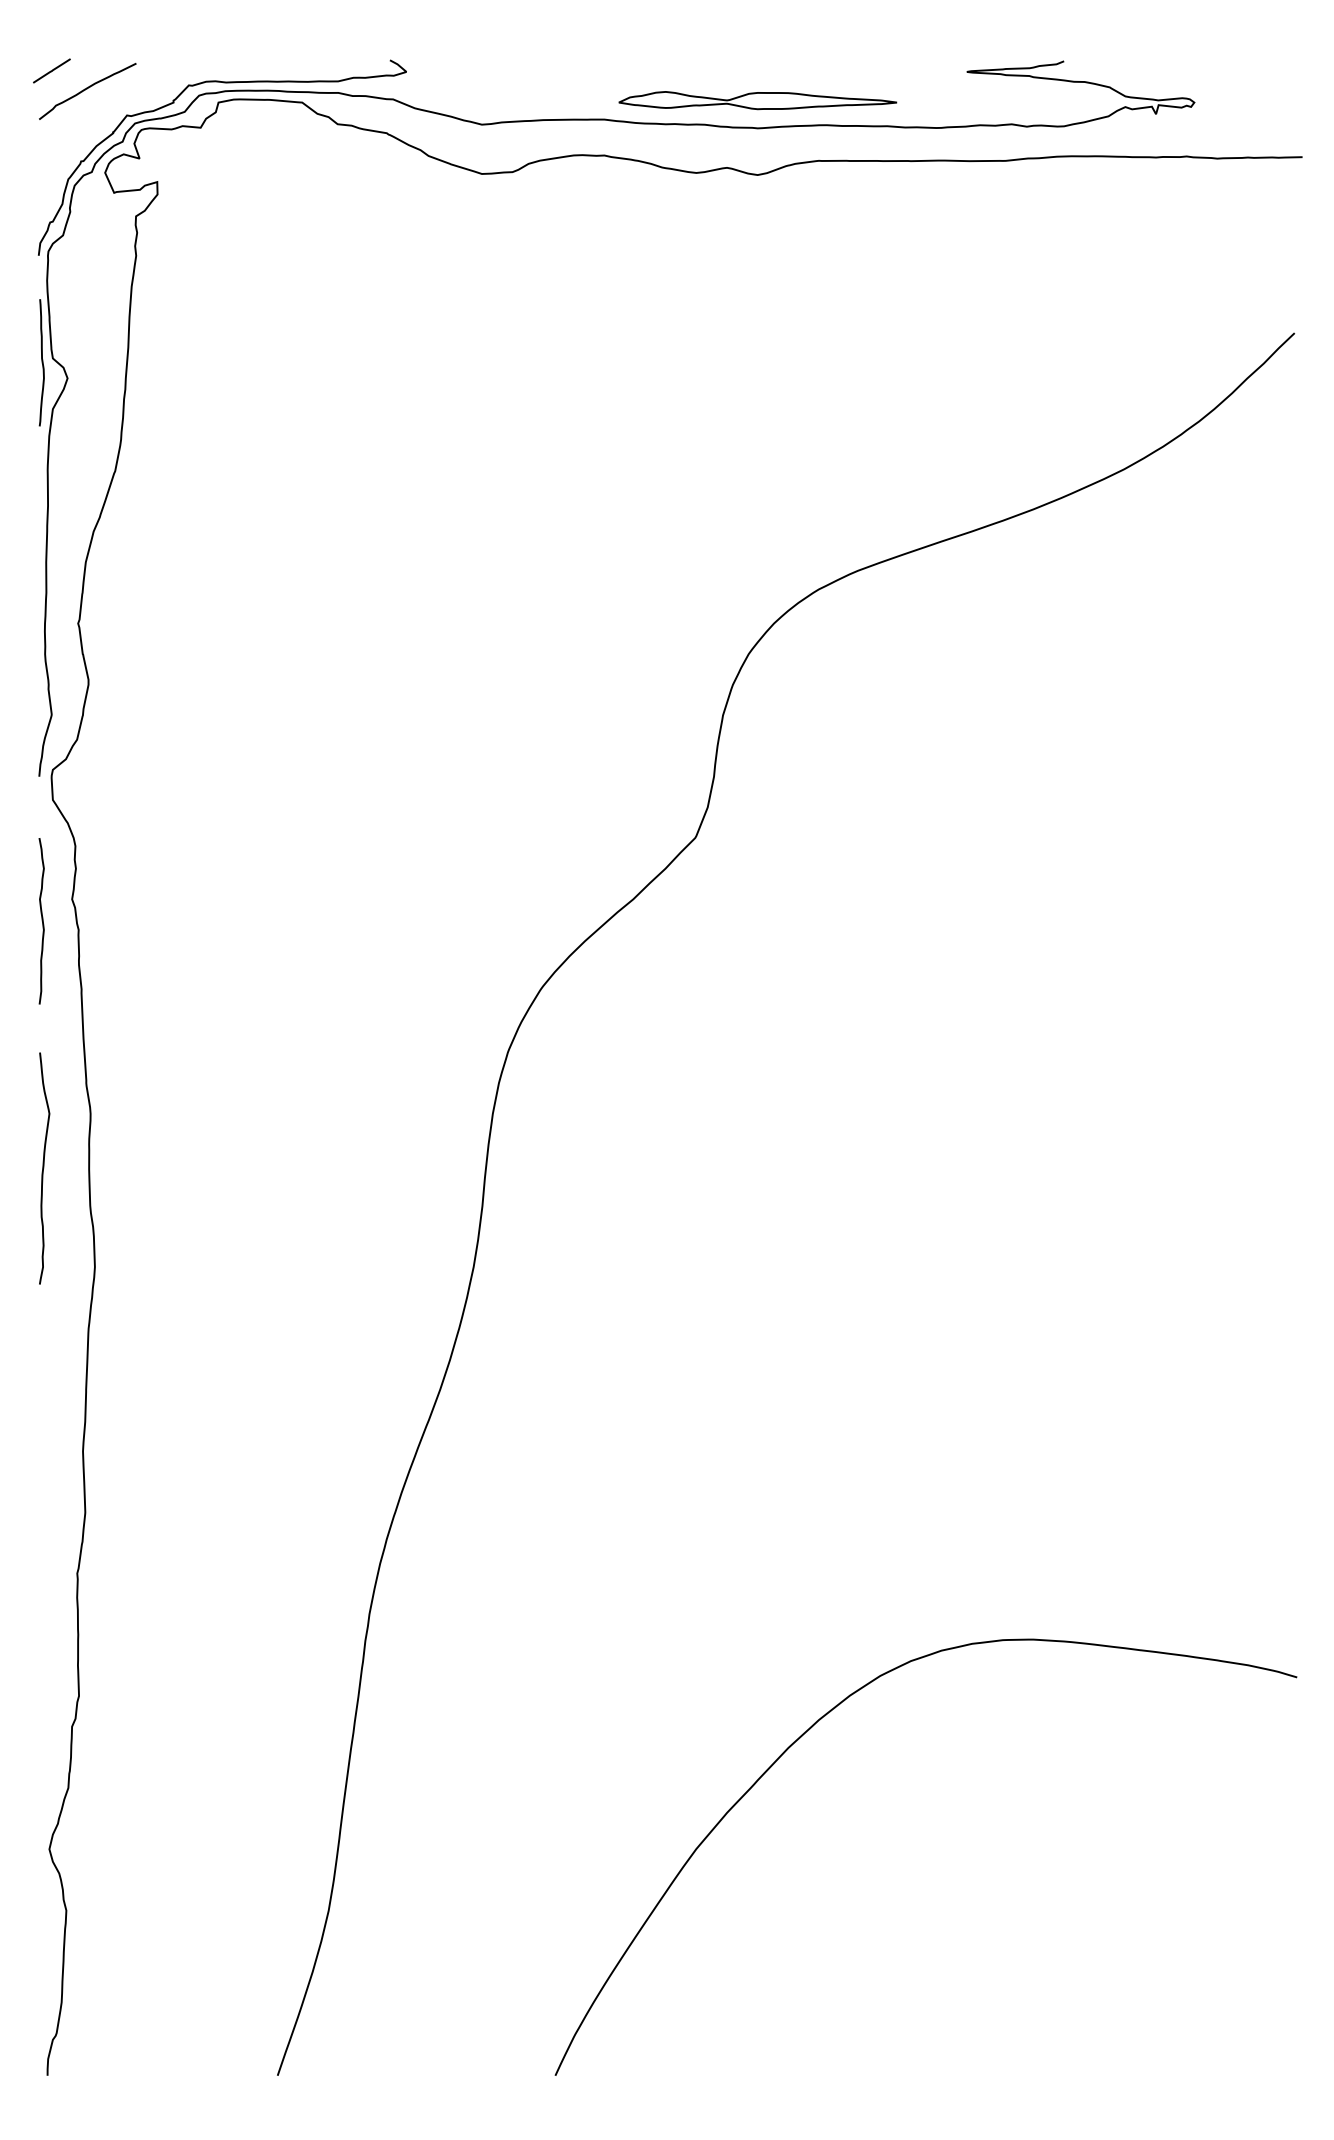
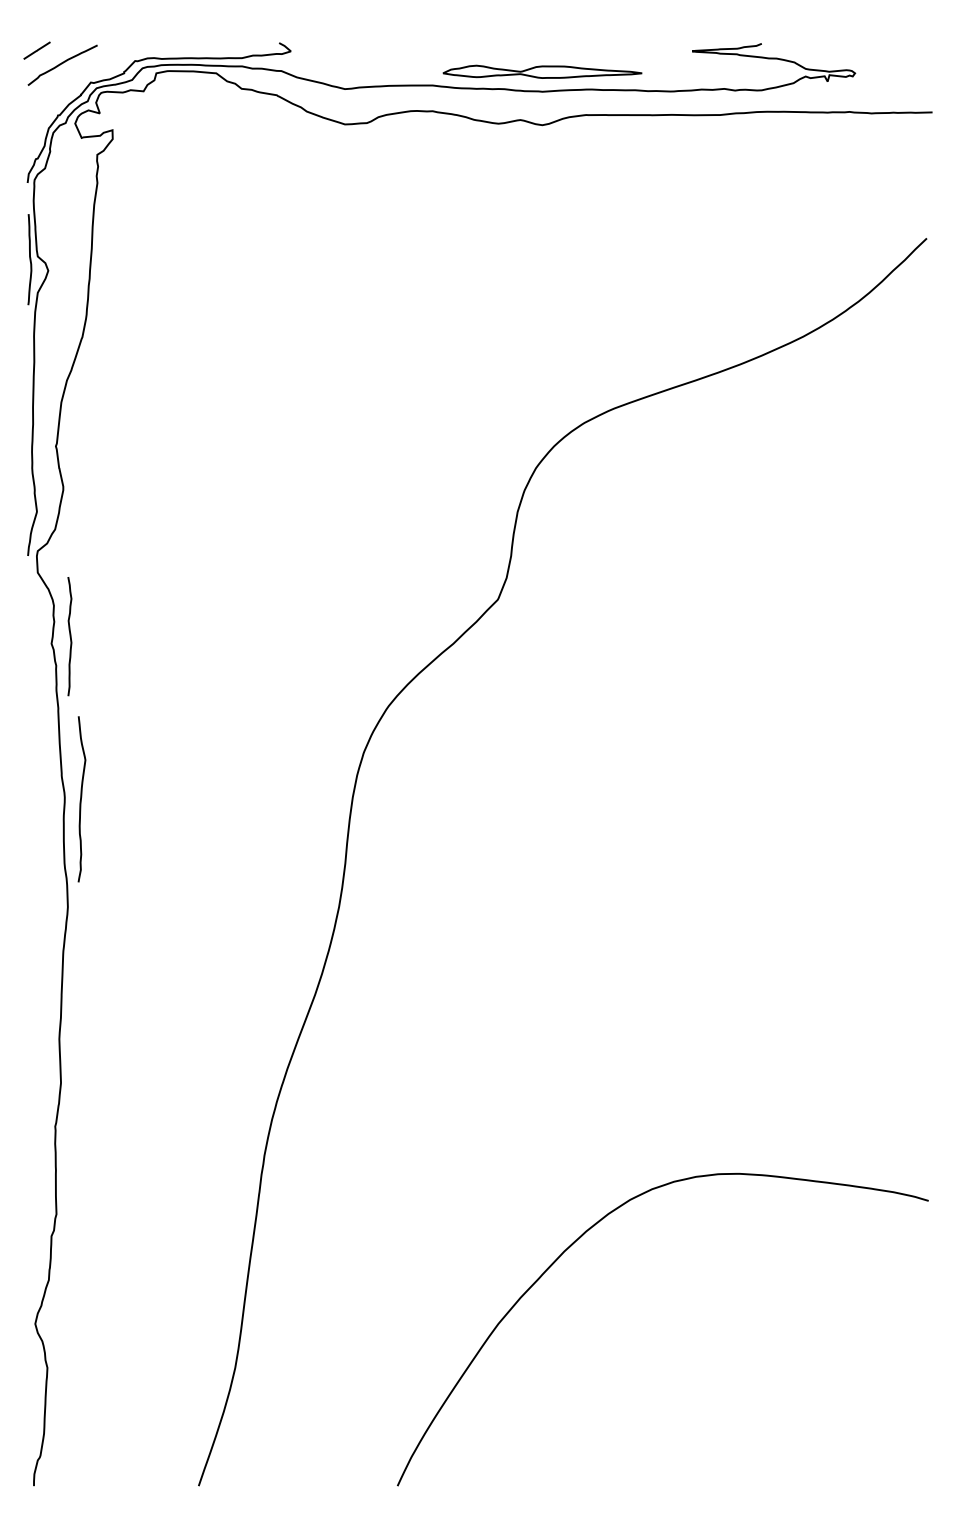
curve: (41, 920) -> (69, 636), moved
curve: (44, 1168) -> (81, 799), moved

